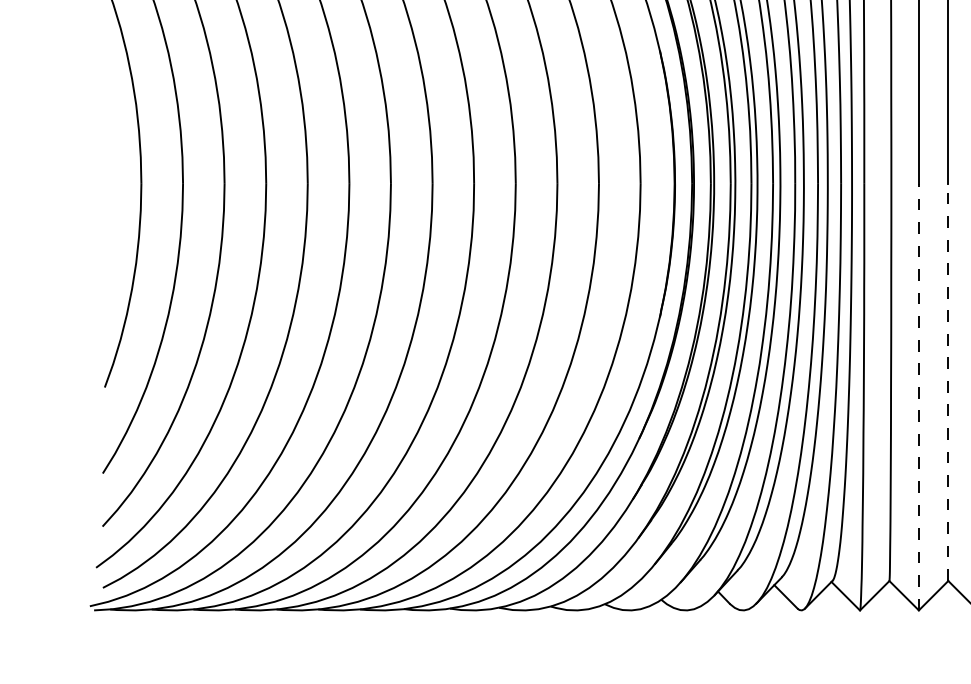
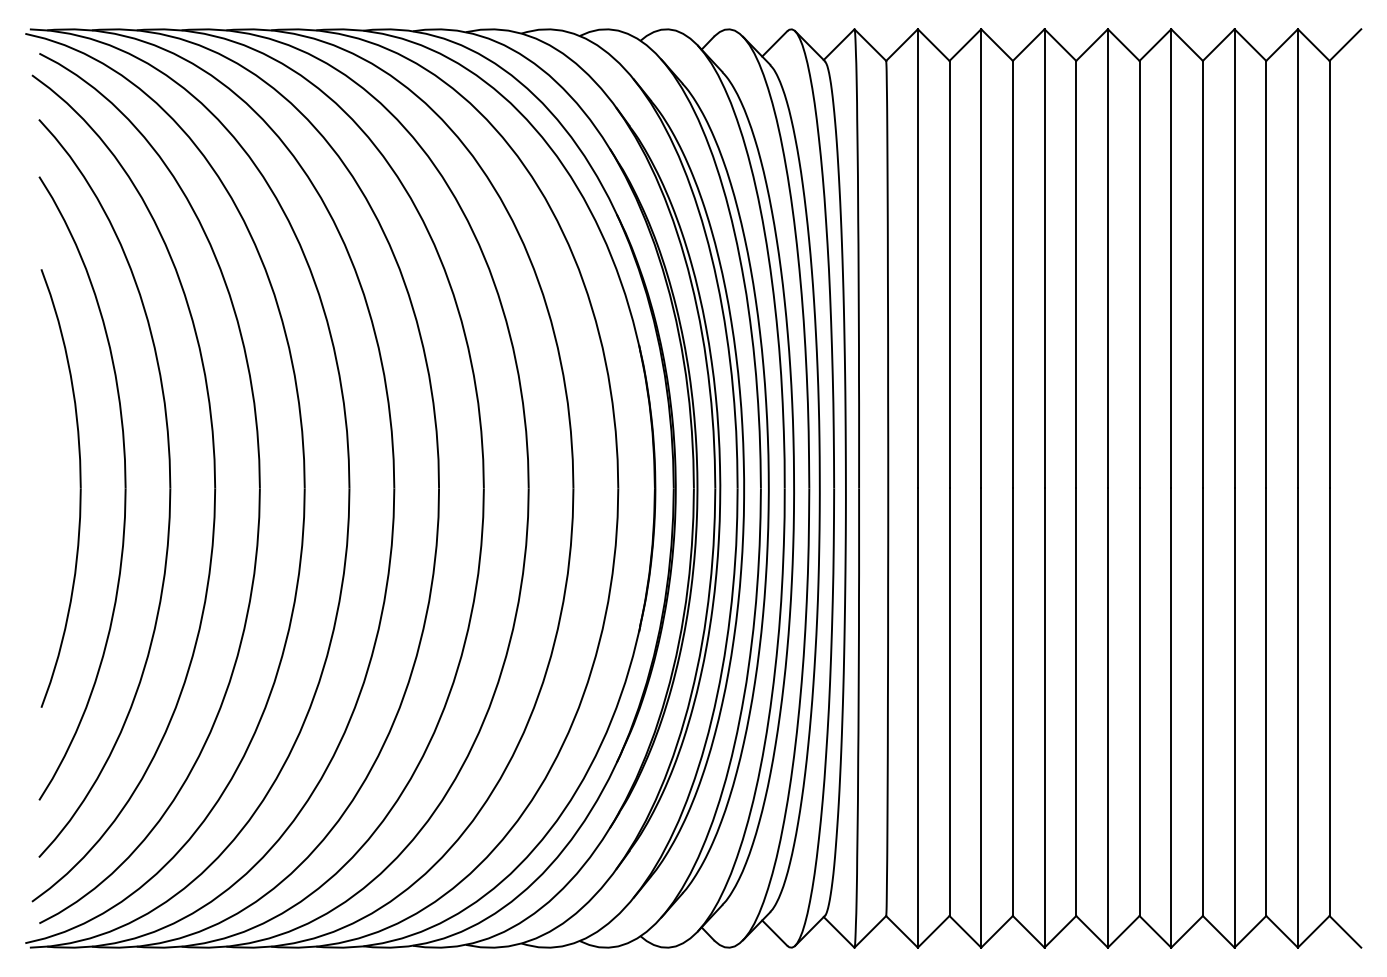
line: (948, 382) -> (949, 702), dashed -> solid
line: (918, 397) -> (917, 718), dashed -> solid

